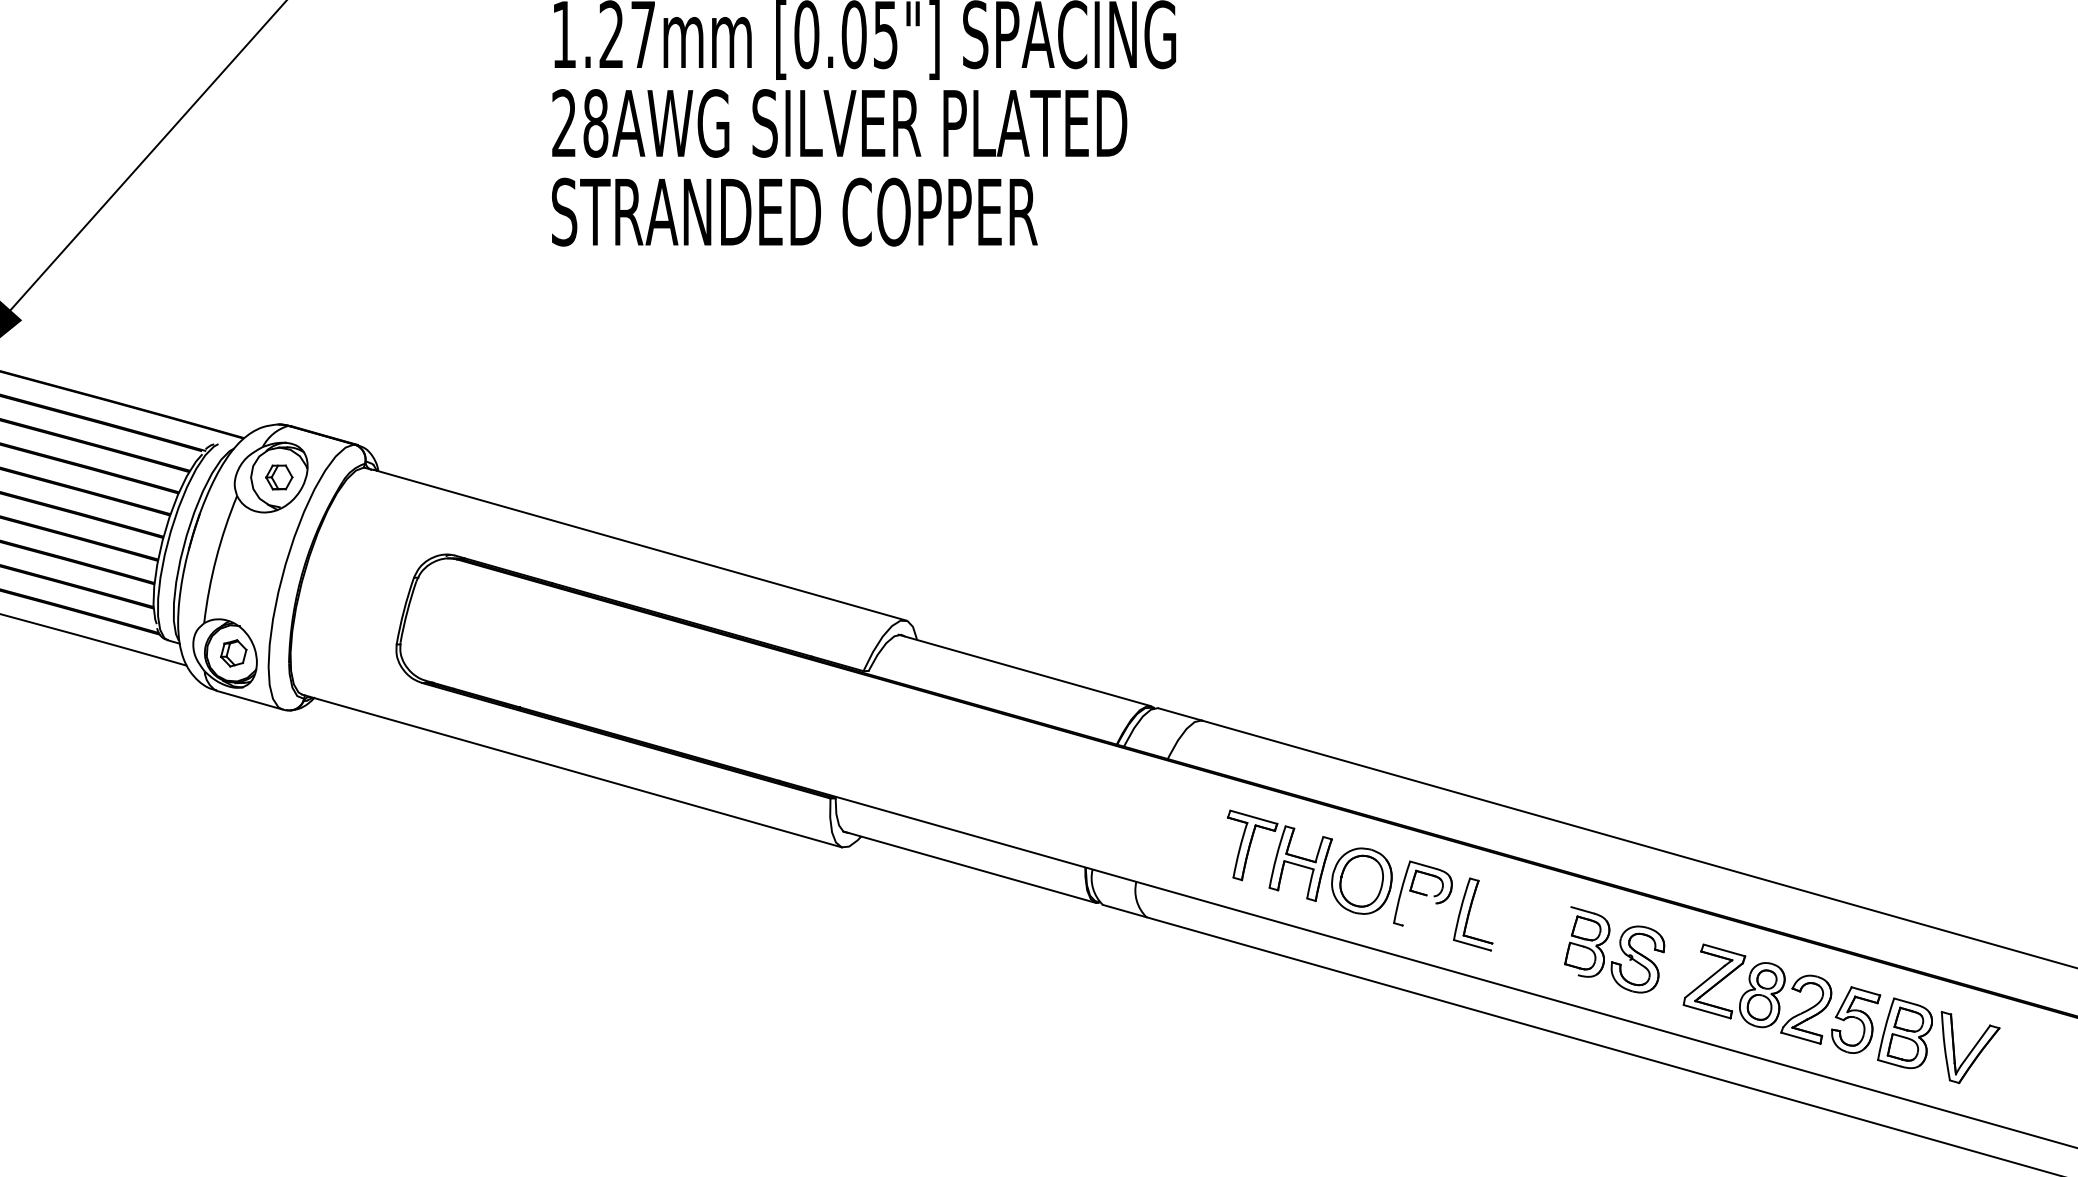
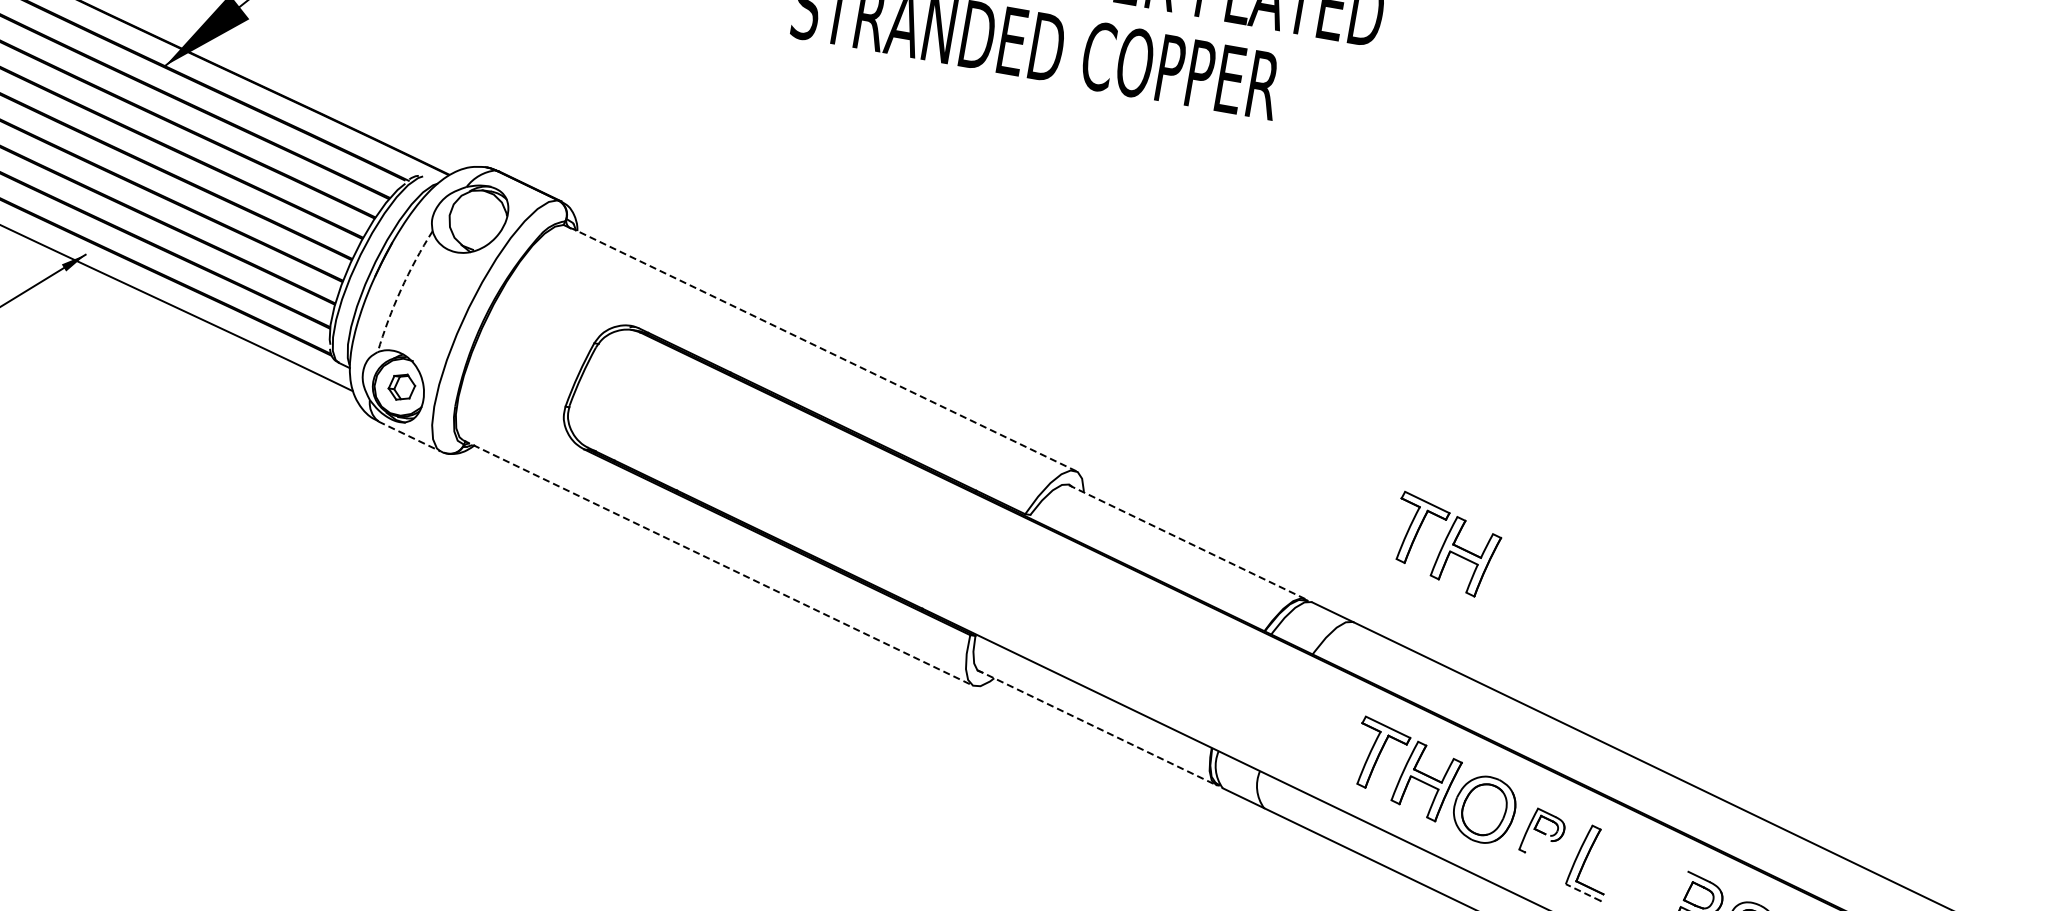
part: (279, 477) -> (477, 220), removed
line: (640, 545) -> (825, 350), solid -> dashed
arc: (216, 558) -> (401, 289), solid -> dashed
part: (1279, 629) -> (1446, 544), added
line: (1024, 670) -> (1185, 541), solid -> dashed
line: (250, 700) -> (410, 436), solid -> dashed
line: (572, 771) -> (718, 563), solid -> dashed
line: (969, 867) -> (1096, 727), solid -> dashed
part: (1422, 893) -> (1542, 832), size x0.7
line: (1471, 945) -> (1582, 892), solid -> dashed

